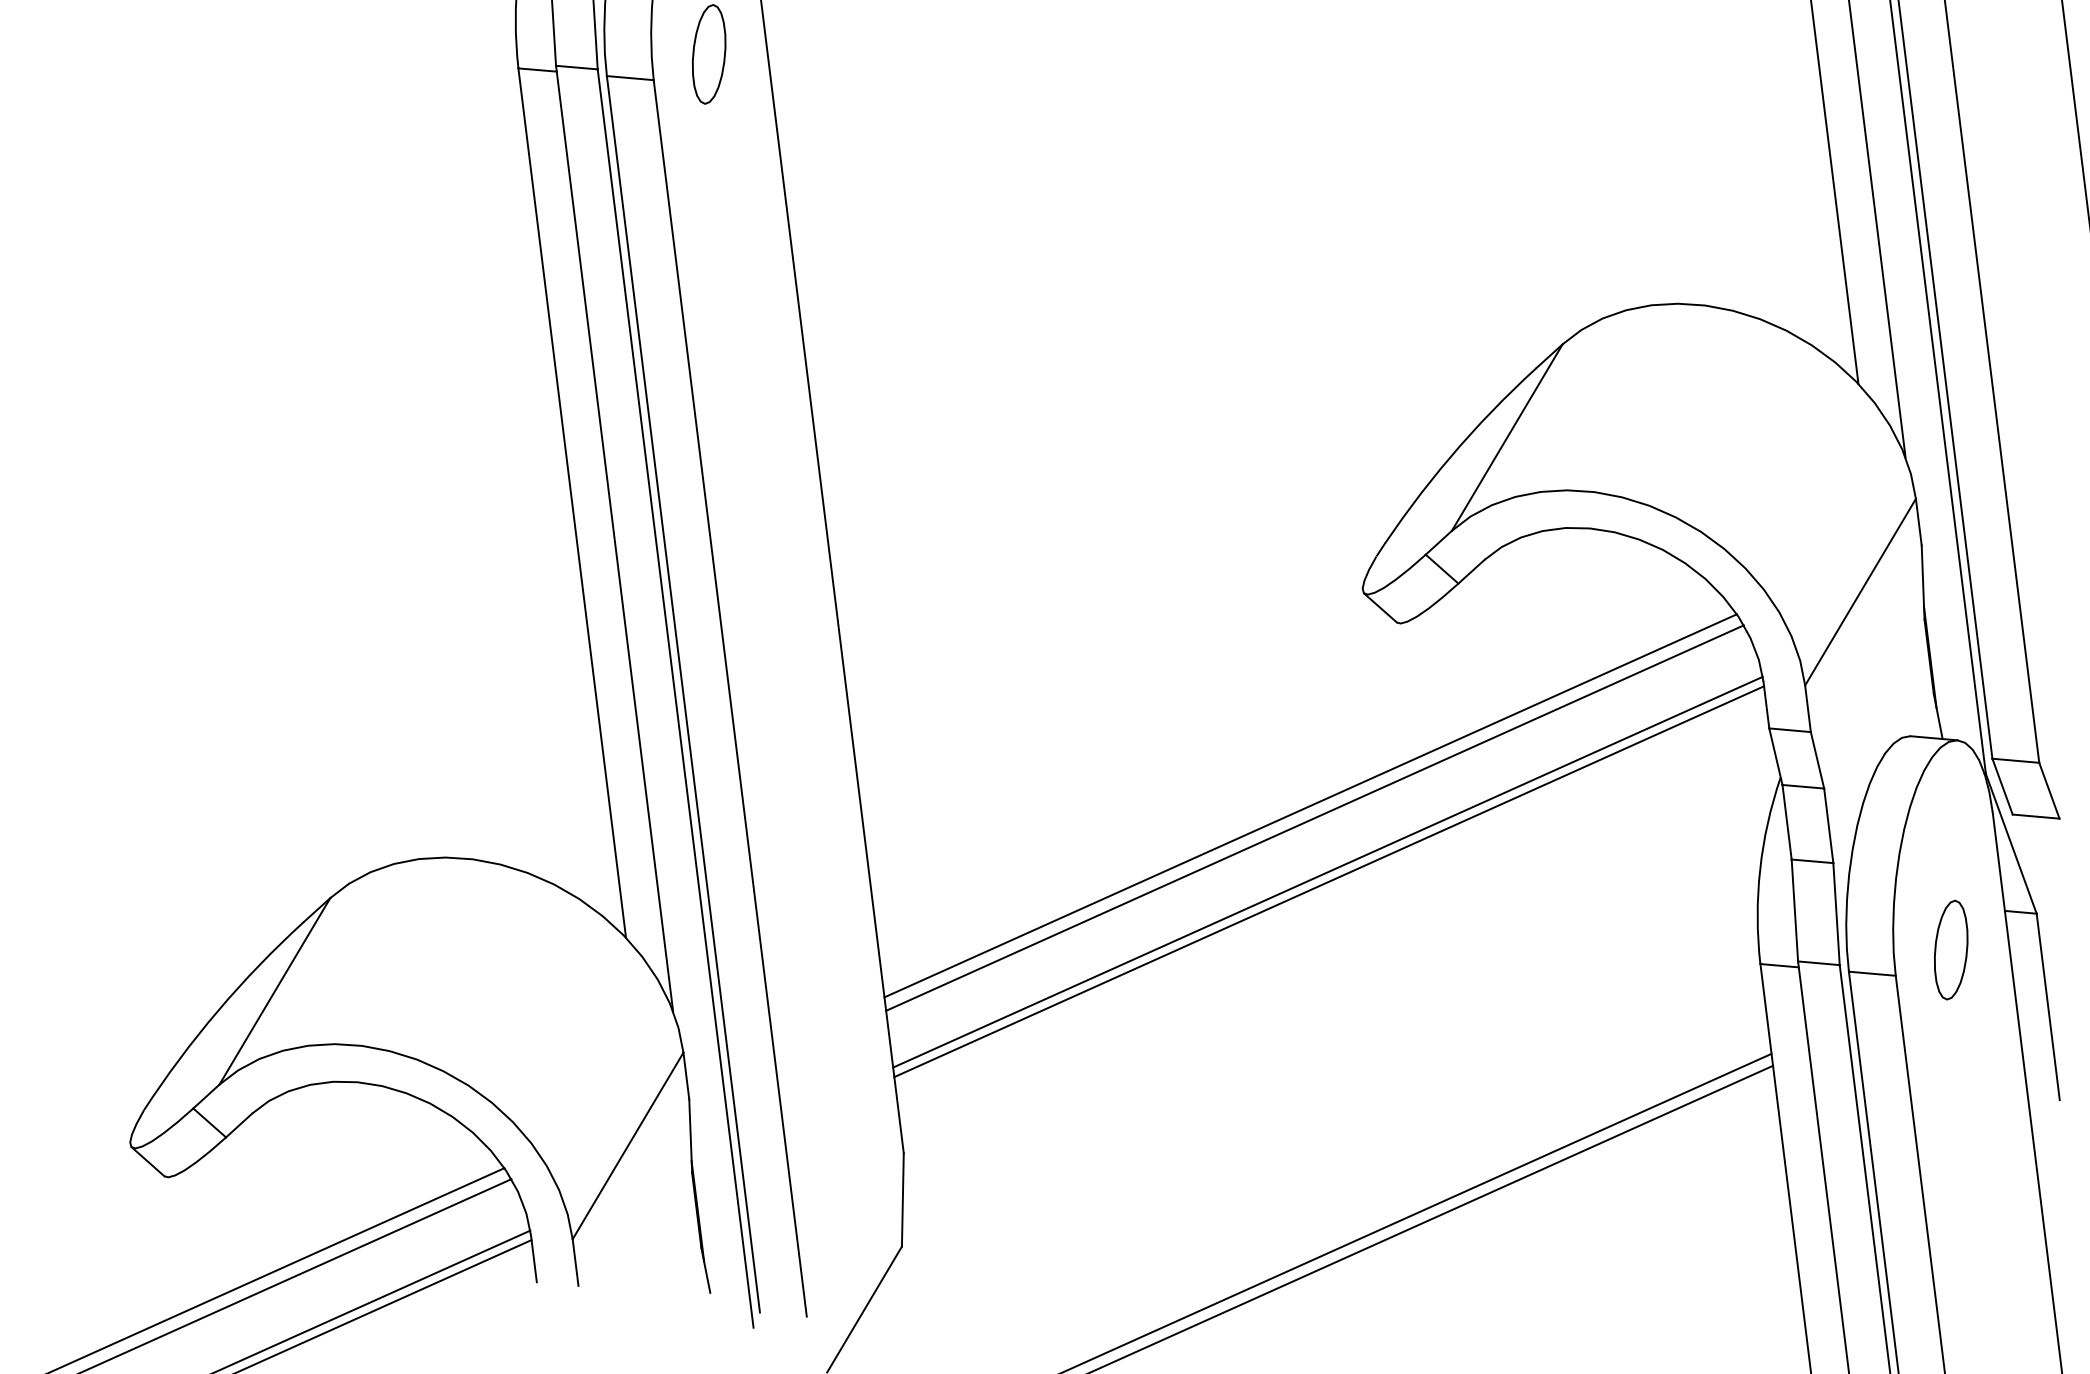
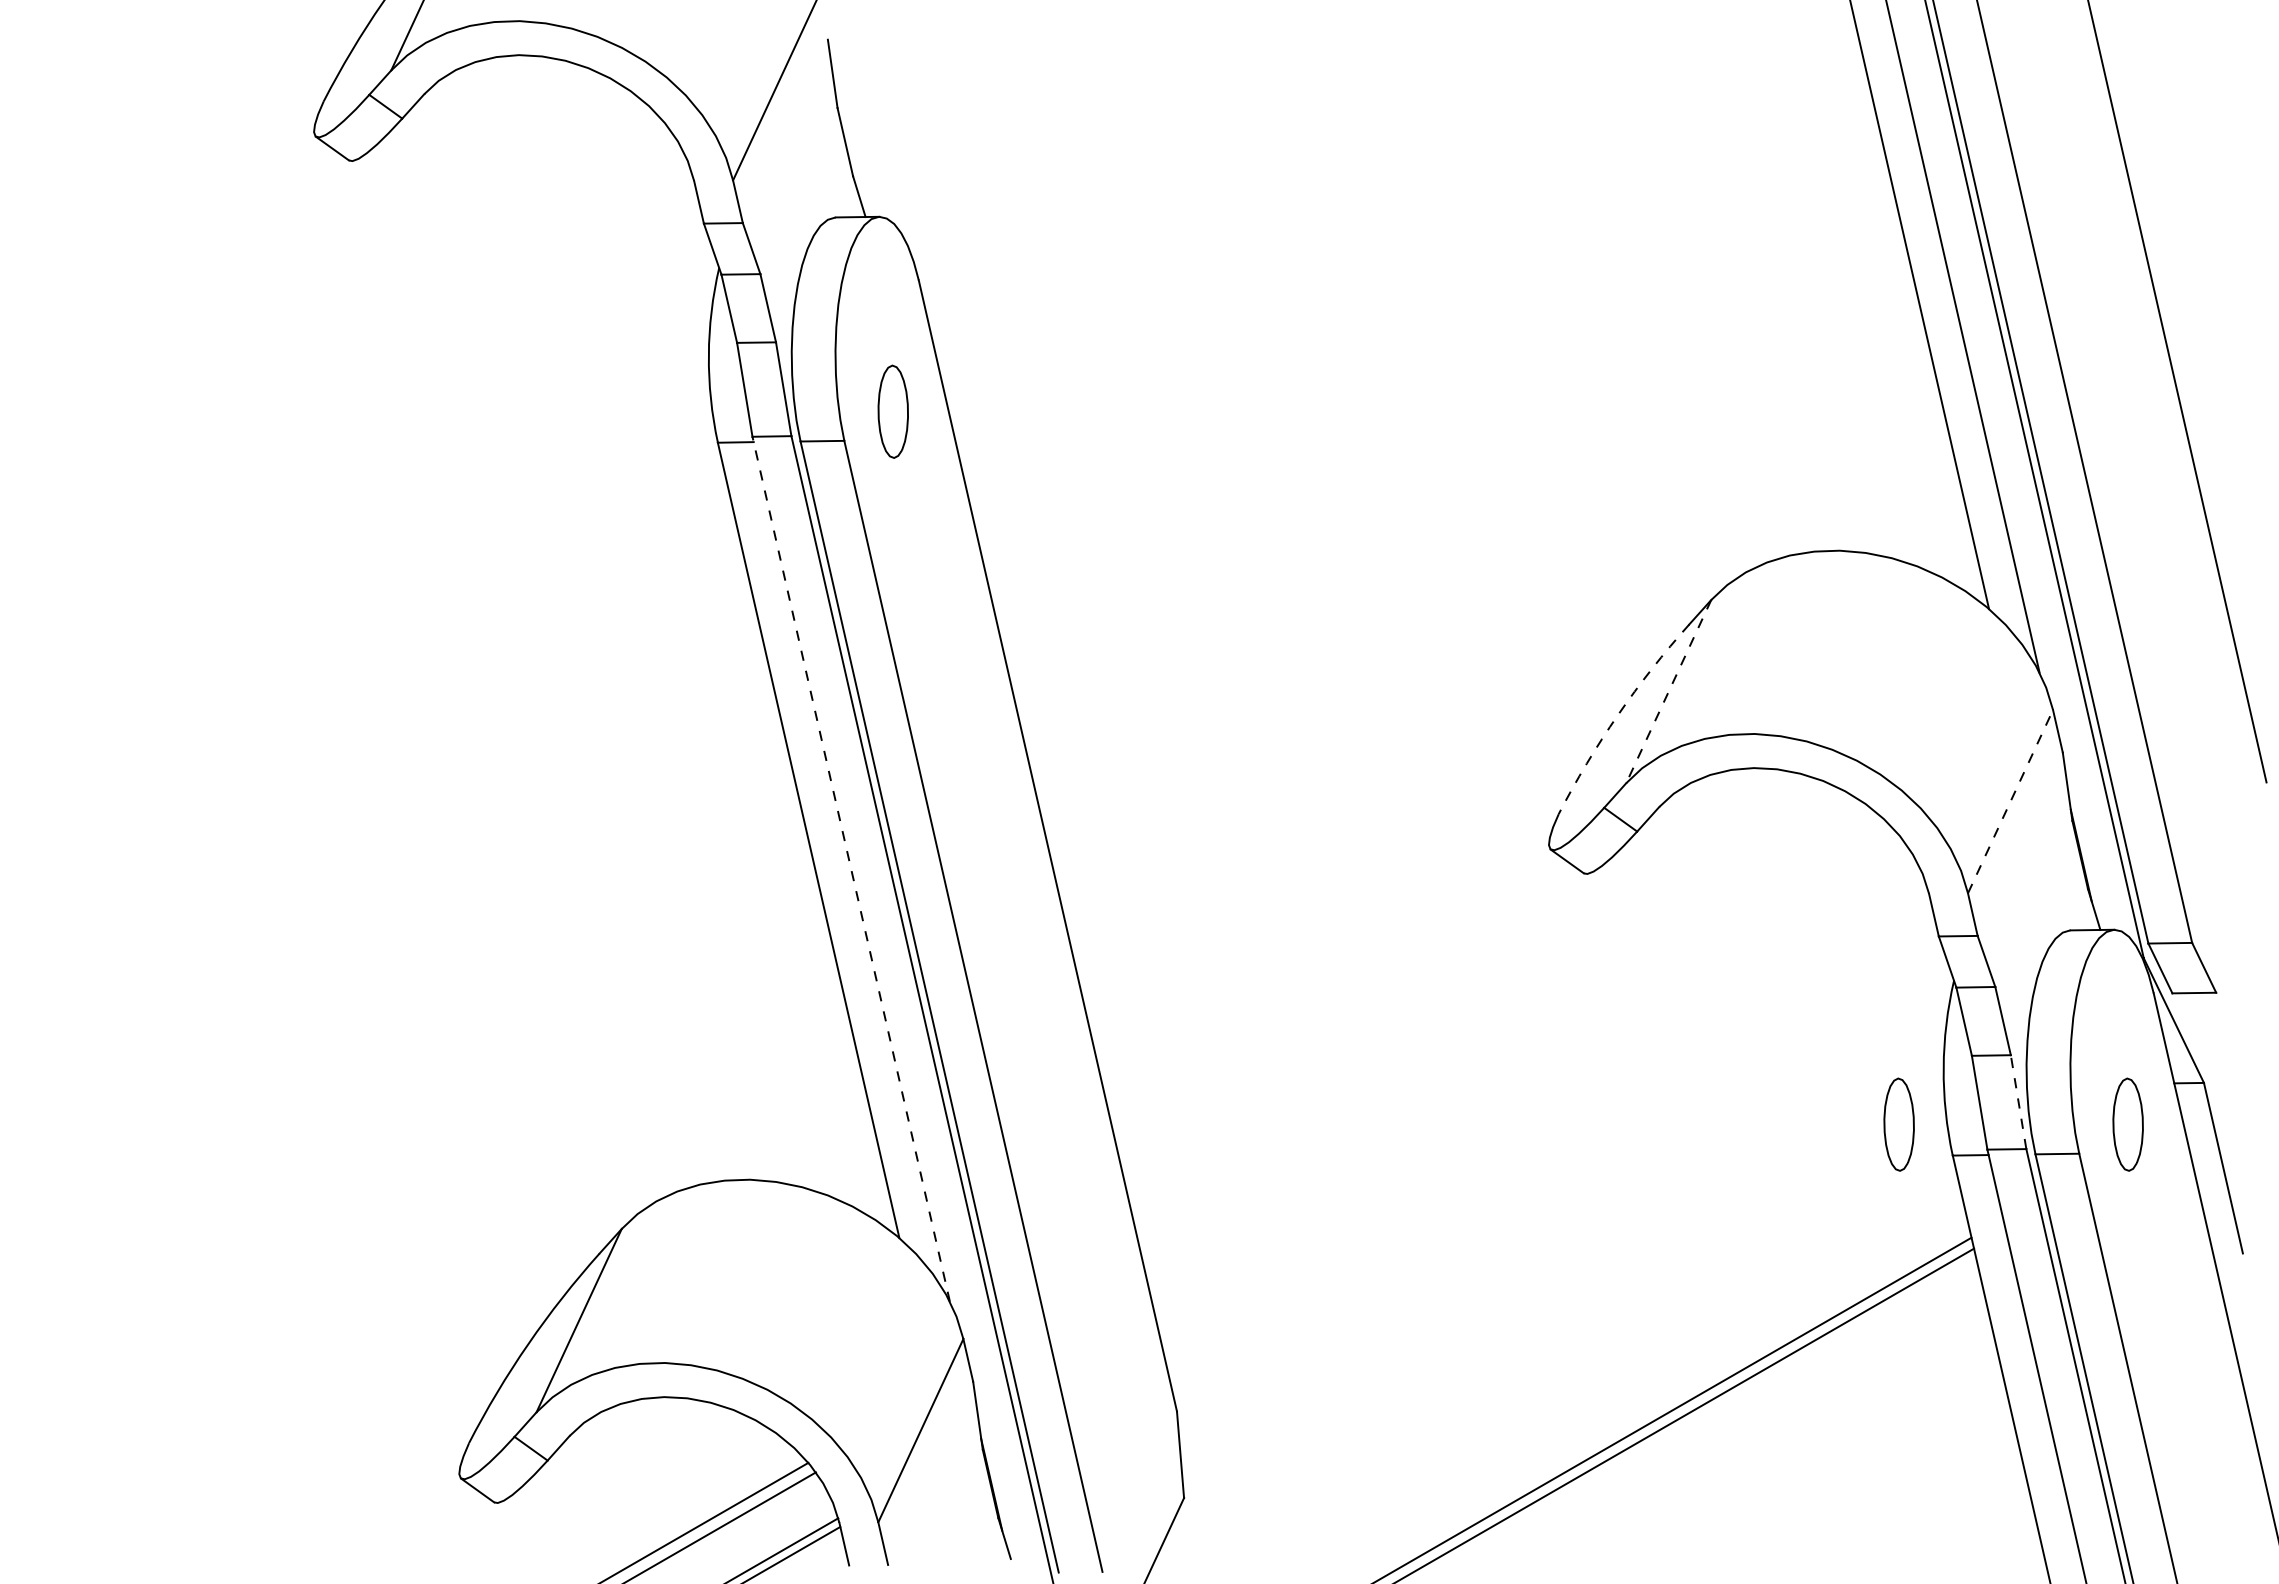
line: (1506, 438) -> (1668, 692), solid -> dashed
arc: (1449, 457) -> (1617, 715), solid -> dashed
line: (614, 538) -> (851, 869), solid -> dashed
line: (1860, 592) -> (2010, 801), solid -> dashed
line: (1311, 804) -> (1521, 1050), removed
line: (1315, 818) -> (1526, 1062), removed
line: (1327, 872) -> (1543, 1111), removed
line: (1329, 881) -> (1545, 1119), removed
line: (1836, 914) -> (2018, 1102), solid -> dashed
part: (1705, 924) -> (1898, 1124), added

